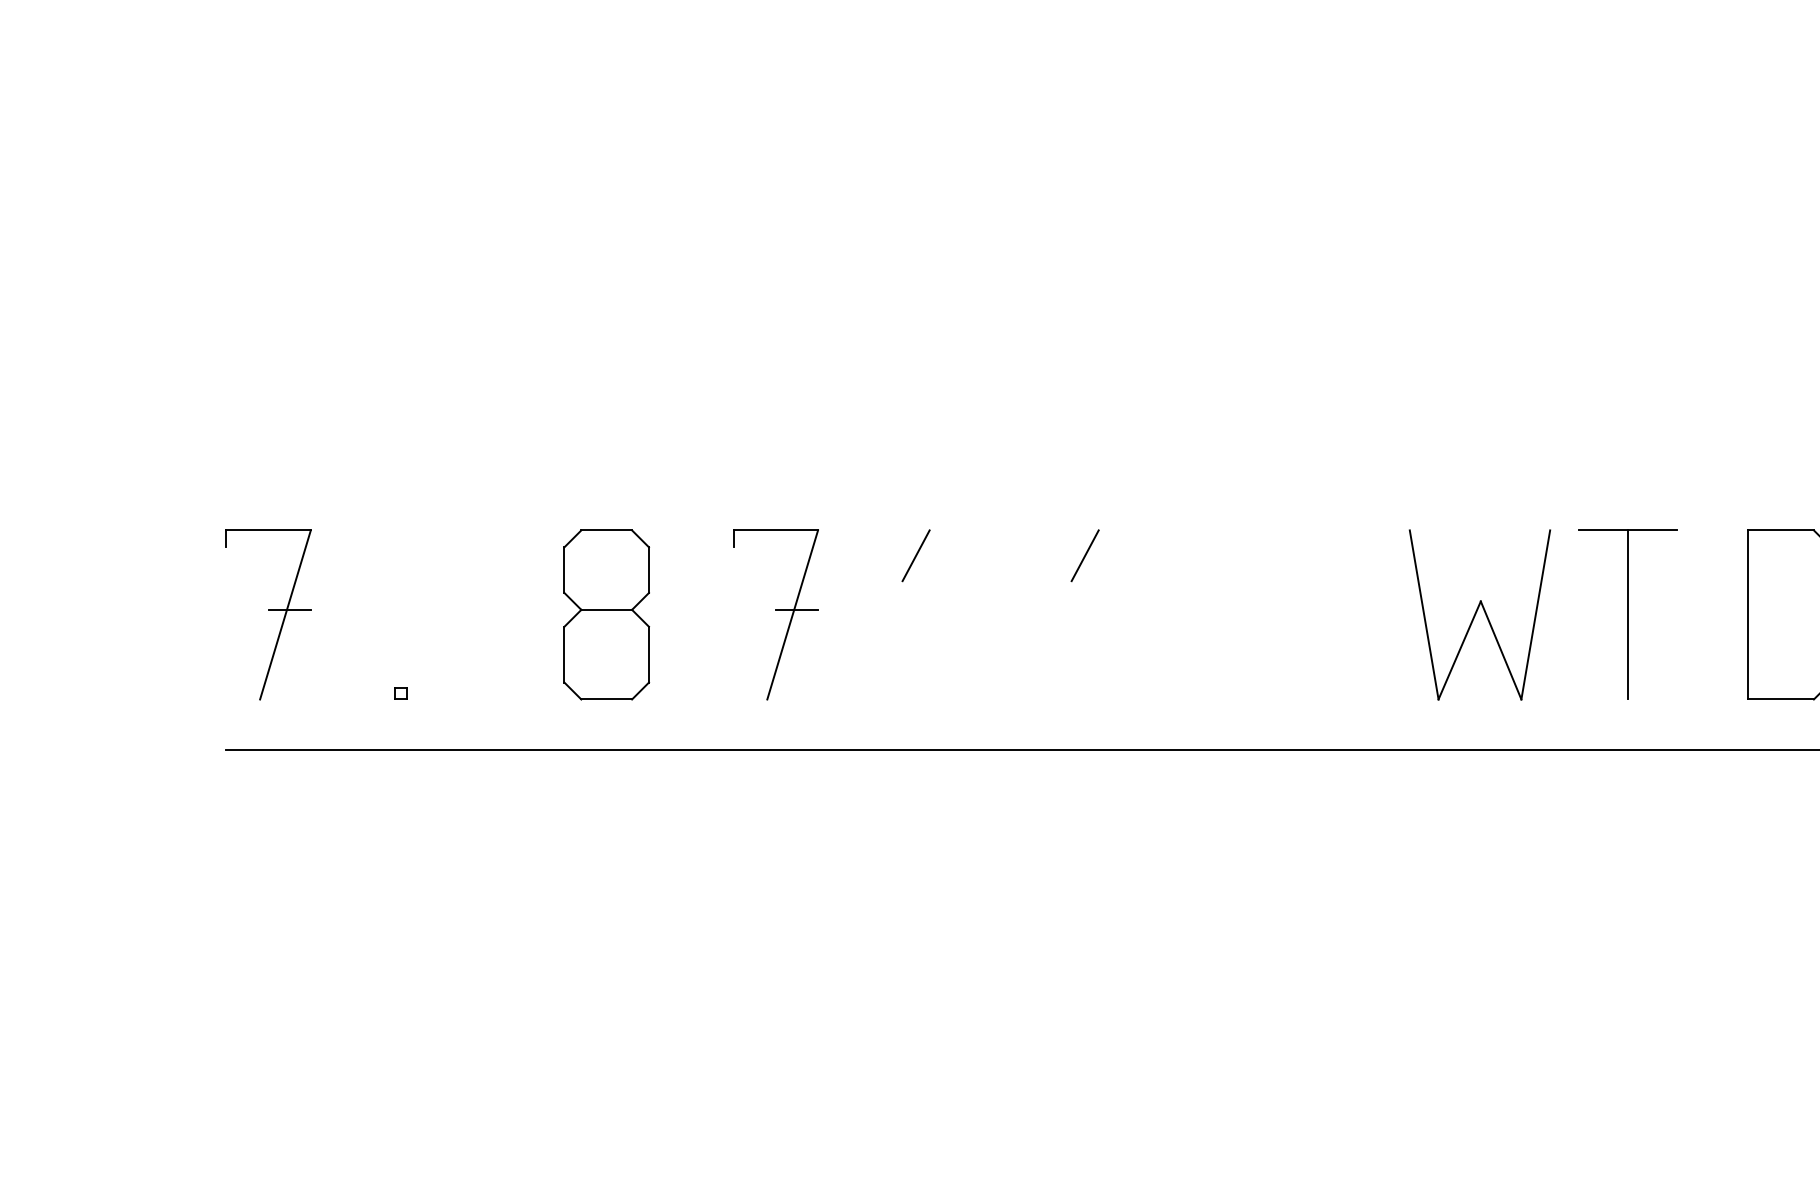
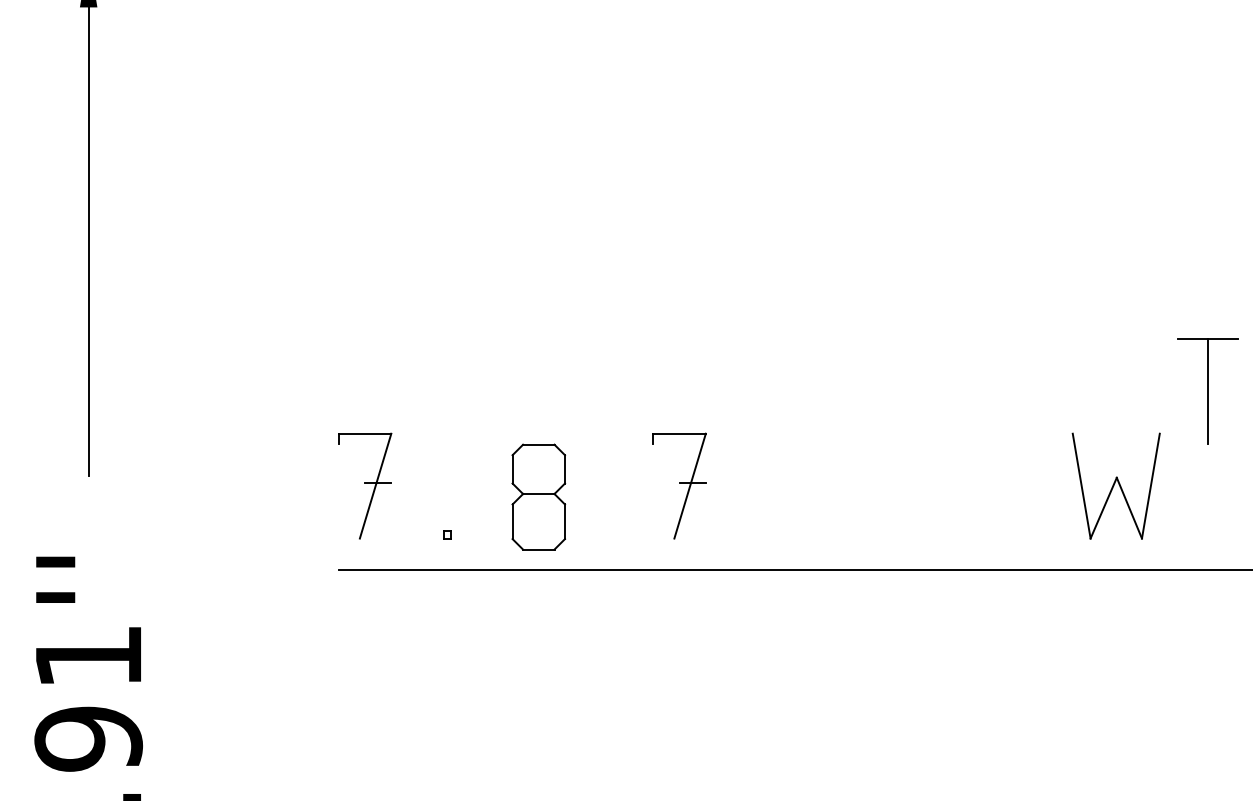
line: (915, 555) -> (766, 449), removed
line: (1085, 555) -> (871, 449), removed
part: (606, 613) -> (538, 496), moved
part: (1627, 615) -> (1207, 391), moved

